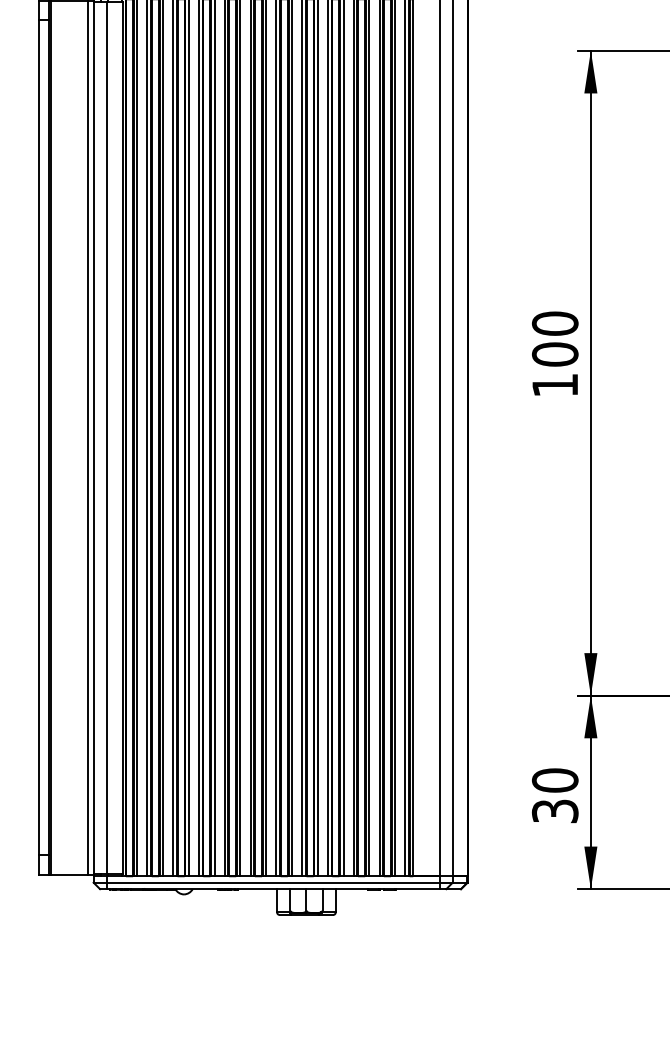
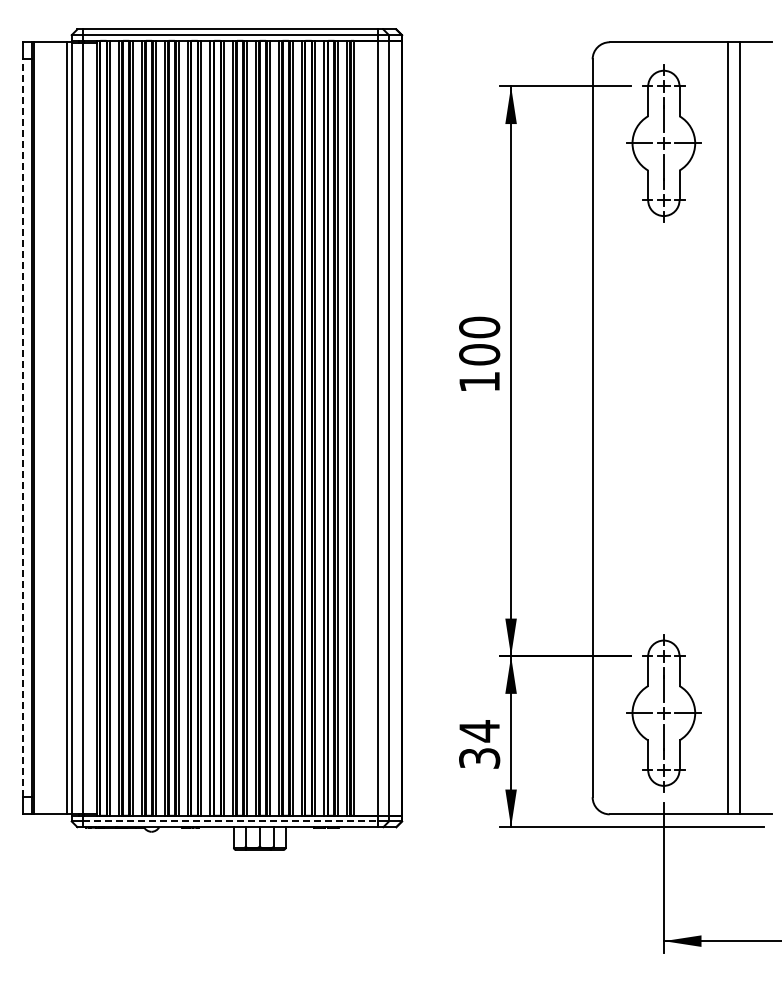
line: (39, 437) -> (23, 428), solid -> dashed
text: (555, 780) -> (479, 731), 30 -> 34
line: (273, 882) -> (230, 821), solid -> dashed

